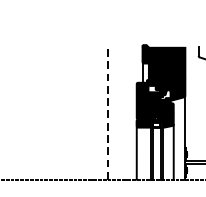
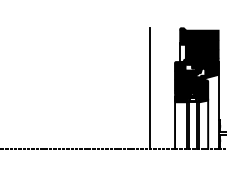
line: (108, 112) -> (149, 88), dashed -> solid

